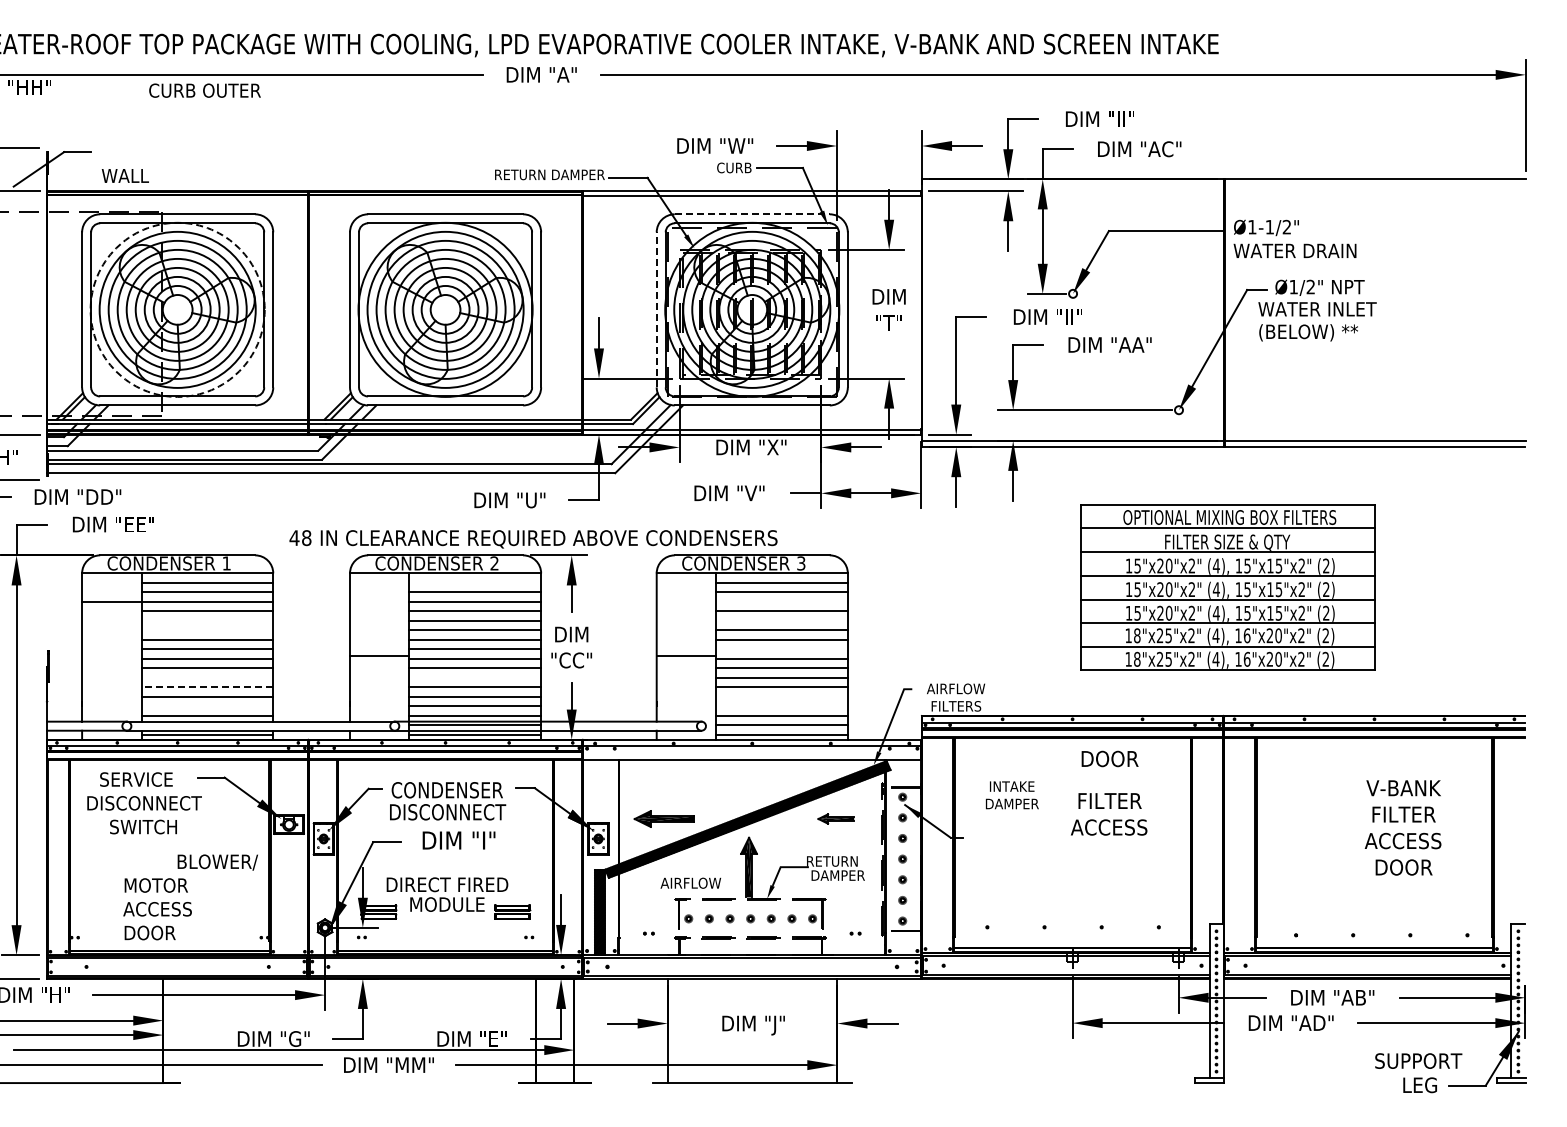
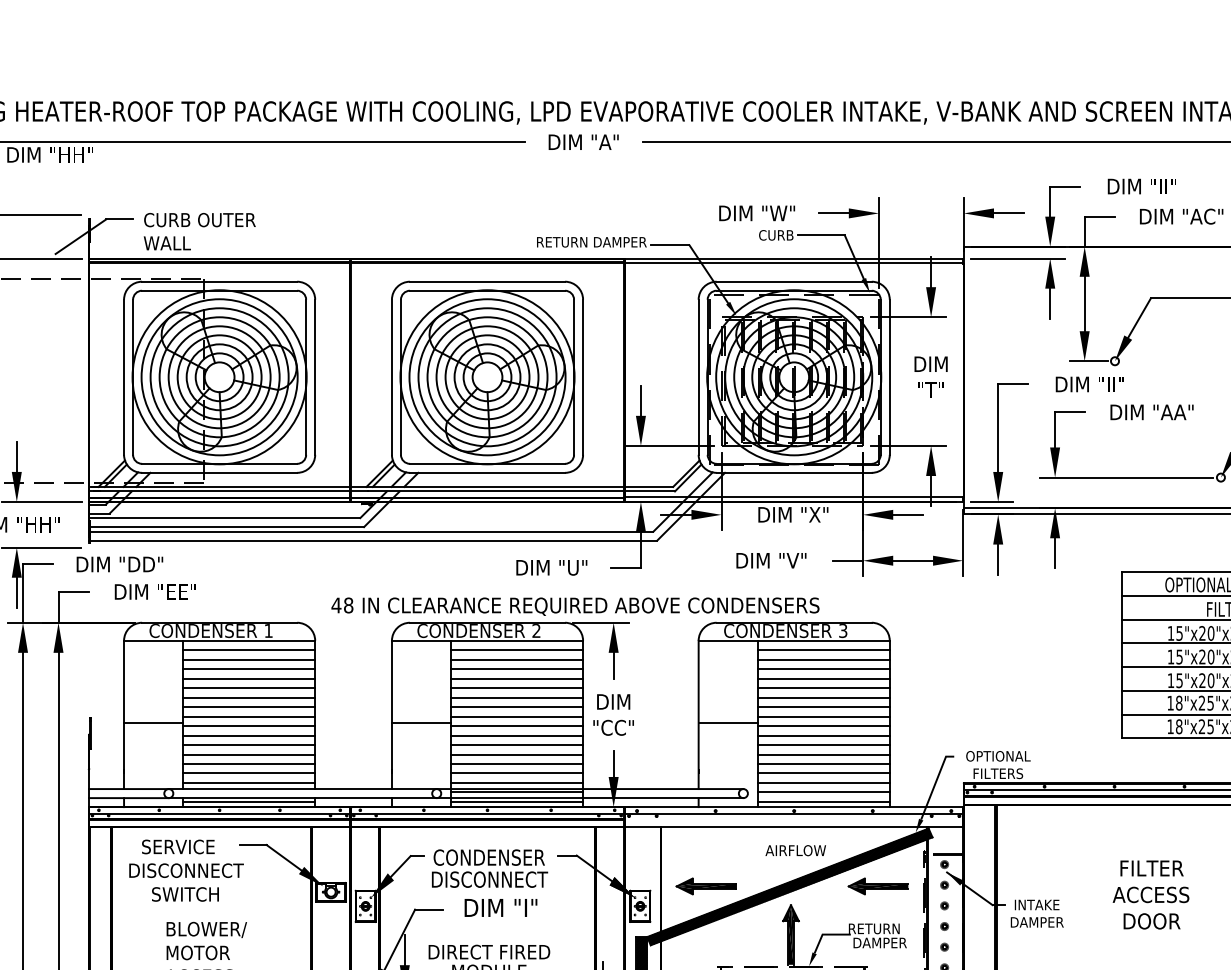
text: (204, 90) -> (199, 219), moved
line: (752, 214) -> (794, 281), dashed -> solid
circle: (177, 309) -> (219, 376), dashed -> solid
line: (656, 309) -> (698, 376), dashed -> solid
line: (475, 582) -> (517, 649), added
line: (111, 601) -> (153, 722), moved
line: (781, 601) -> (823, 668), added
line: (207, 620) -> (249, 687), added
line: (781, 620) -> (823, 687), added
line: (207, 630) -> (249, 697), added
line: (781, 649) -> (823, 716), added
line: (207, 677) -> (249, 744), added
line: (475, 677) -> (517, 744), added
line: (207, 687) -> (249, 754), dashed -> solid
text: (956, 688) -> (998, 755), AIRFLOW -> OPTIONAL
line: (781, 696) -> (823, 763), added
line: (207, 706) -> (249, 773), added
line: (781, 706) -> (823, 773), added
text: (1109, 758) -> (1151, 920), moved
text: (1012, 795) -> (1037, 913), moved
part: (835, 818) -> (877, 885), size x1.67
text: (217, 862) -> (206, 929), moved
text: (690, 882) -> (795, 849), moved

